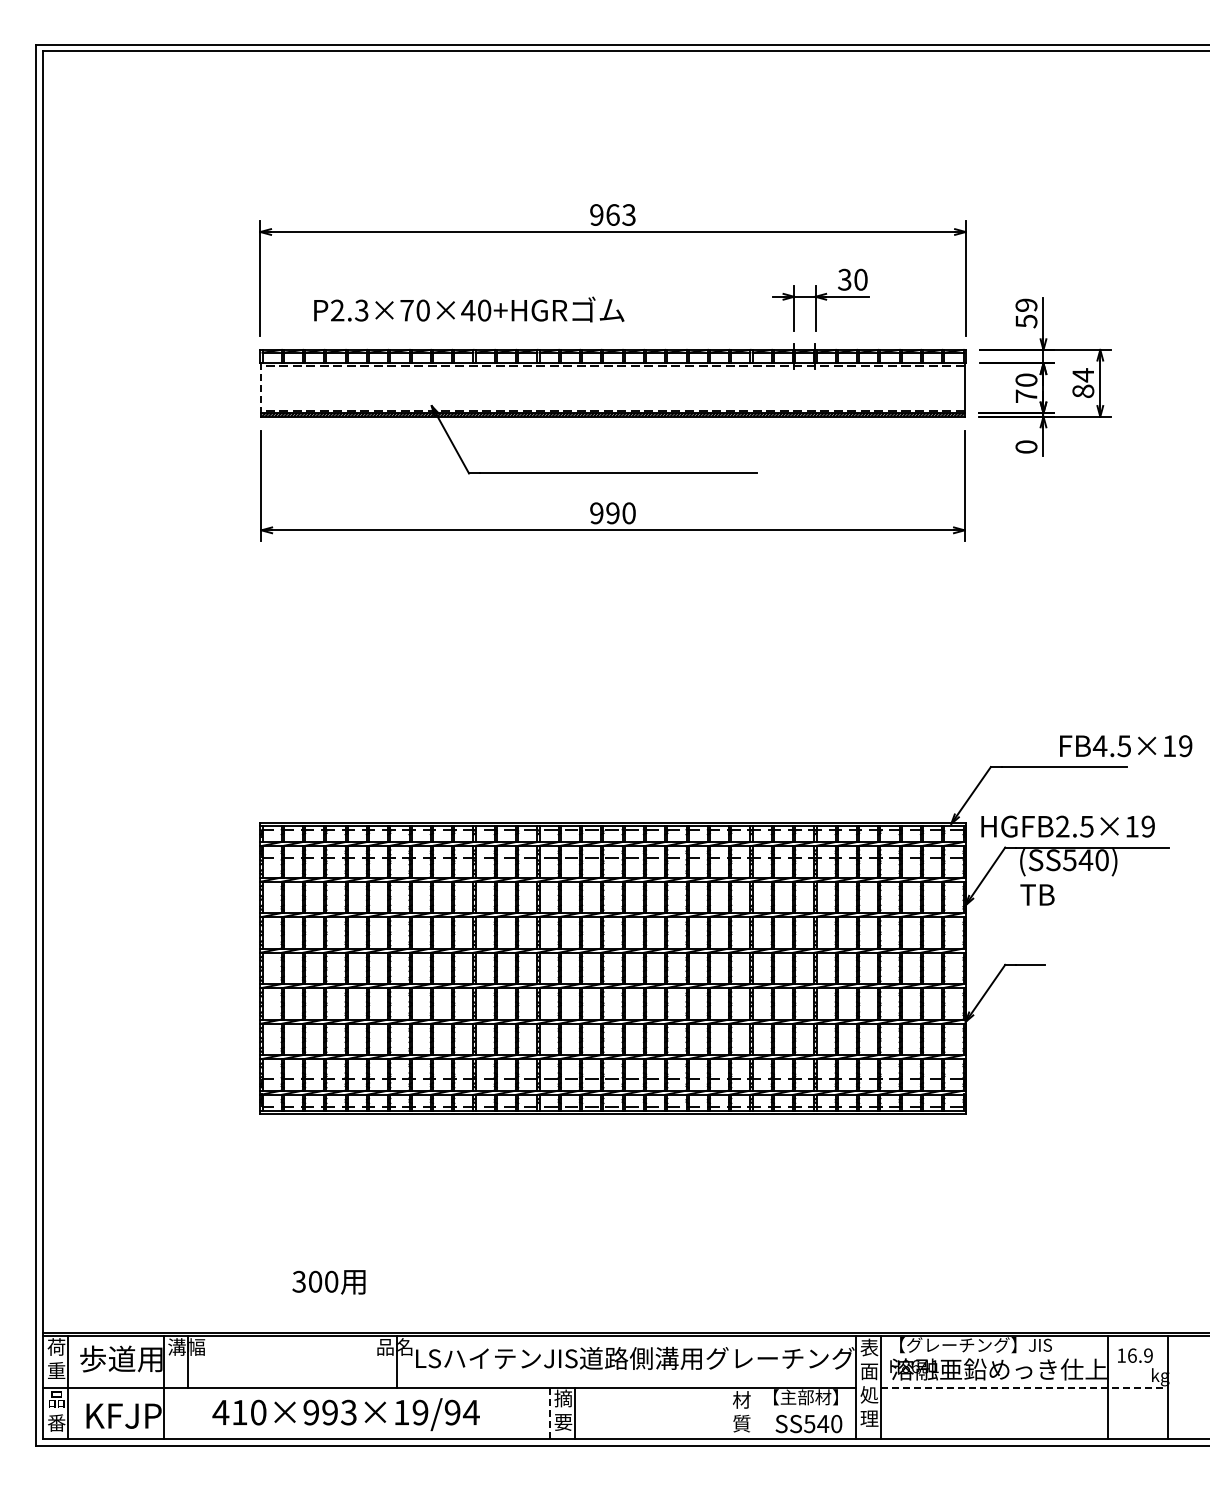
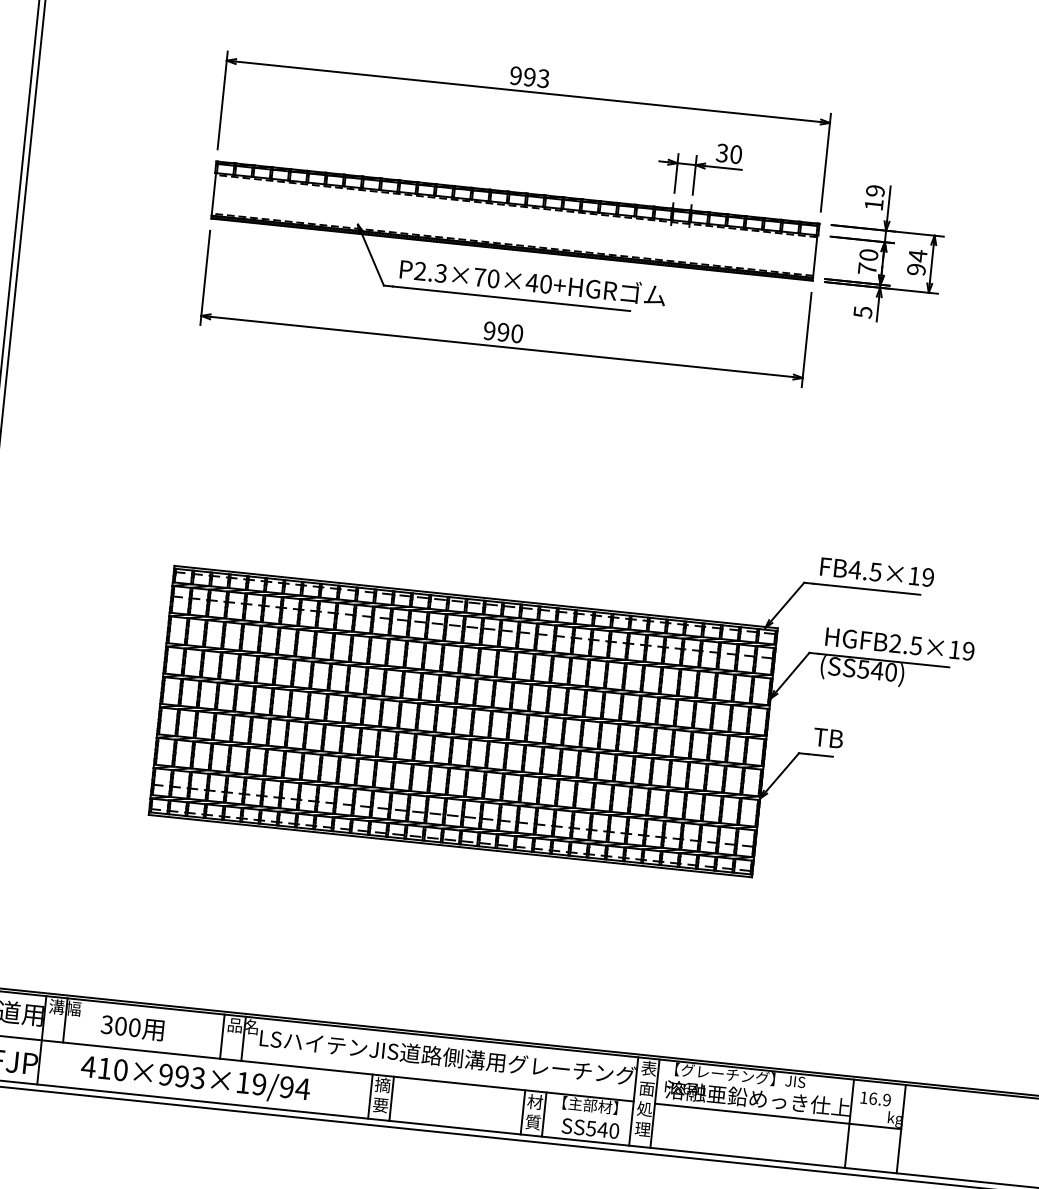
text: (612, 214) -> (529, 76), 963 -> 993
text: (469, 309) -> (533, 282), moved
text: (1026, 321) -> (874, 204), 59 -> 19
line: (261, 388) -> (213, 194), dashed -> solid
text: (1083, 391) -> (916, 269), 84 -> 94
text: (1026, 447) -> (862, 312), 0 -> 5
text: (1126, 746) -> (877, 572), moved
text: (1067, 826) -> (899, 644), moved
text: (1037, 894) -> (828, 737), moved
text: (328, 1282) -> (132, 1028), moved
line: (371, 1361) -> (221, 1036), added
line: (1024, 1387) -> (778, 1116), dashed -> solid
line: (550, 1413) -> (370, 1096), dashed -> solid
line: (728, 1413) -> (522, 1112), added
line: (753, 1413) -> (544, 1114), added

